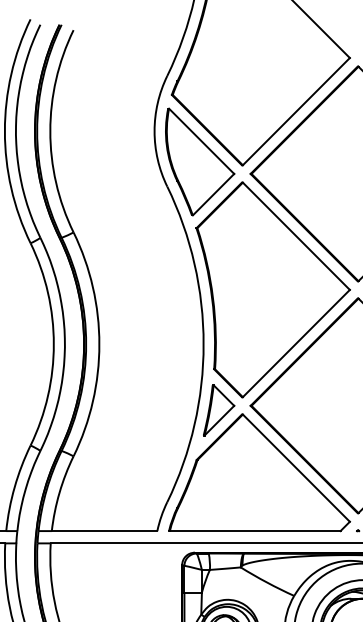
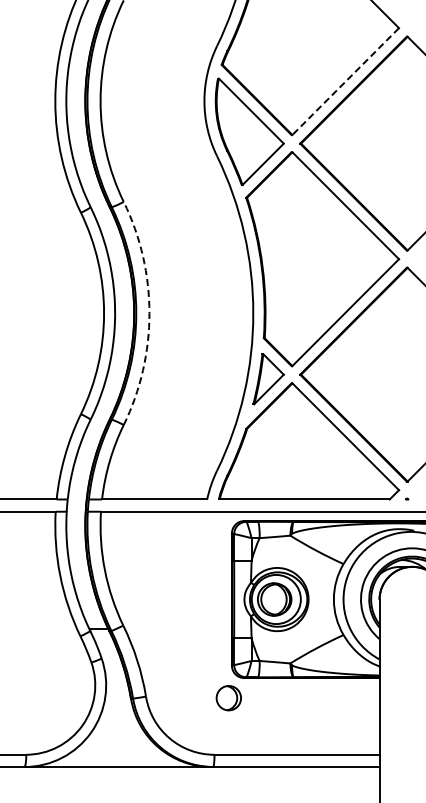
line: (296, 111) -> (345, 81), solid -> dashed
arc: (99, 344) -> (149, 313), solid -> dashed

